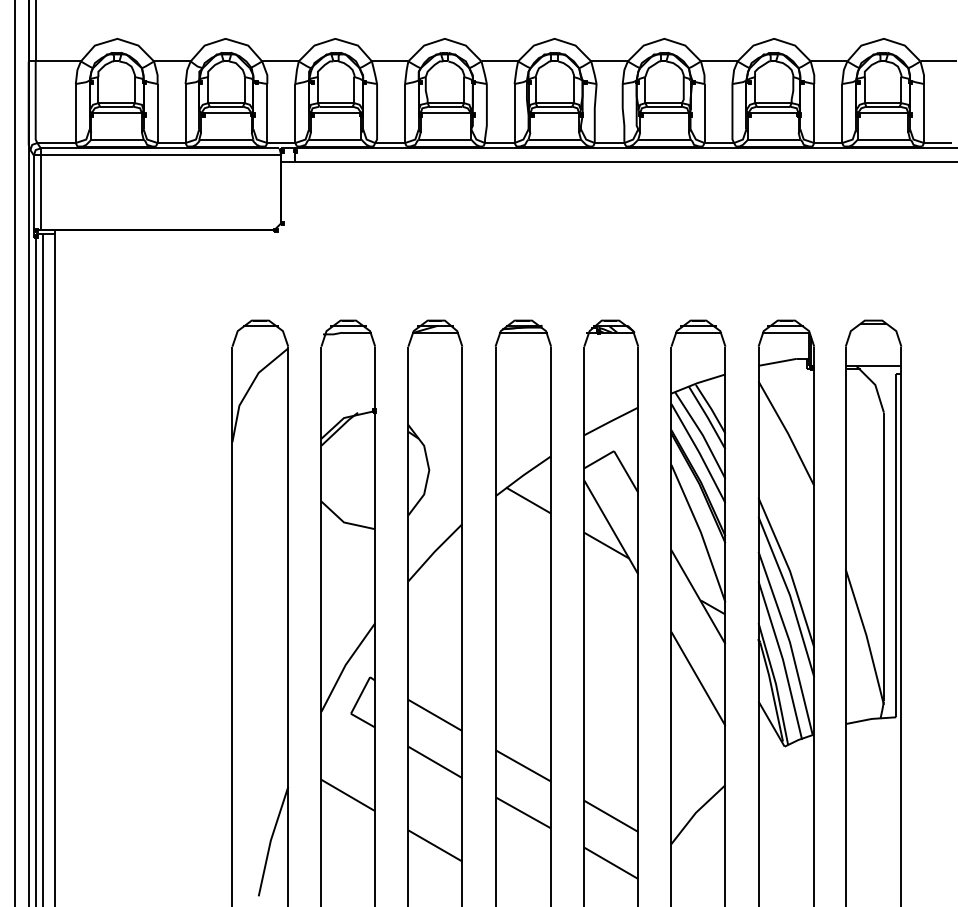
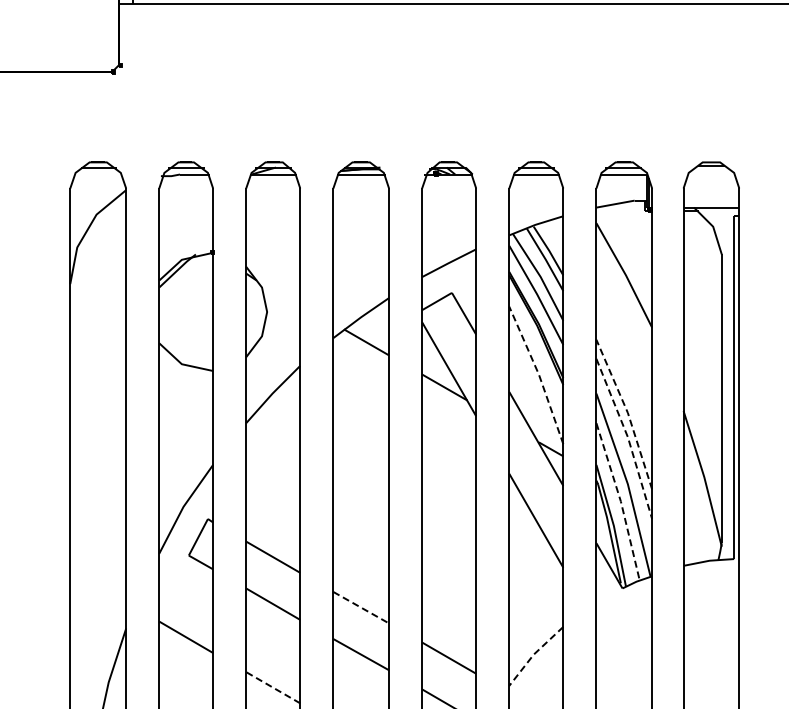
line: (701, 532) -> (539, 374), solid -> dashed
line: (790, 571) -> (628, 413), solid -> dashed
line: (790, 595) -> (628, 437), solid -> dashed
line: (783, 659) -> (621, 501), solid -> dashed
line: (523, 765) -> (361, 607), solid -> dashed
line: (695, 812) -> (533, 654), solid -> dashed
line: (434, 845) -> (272, 687), solid -> dashed

